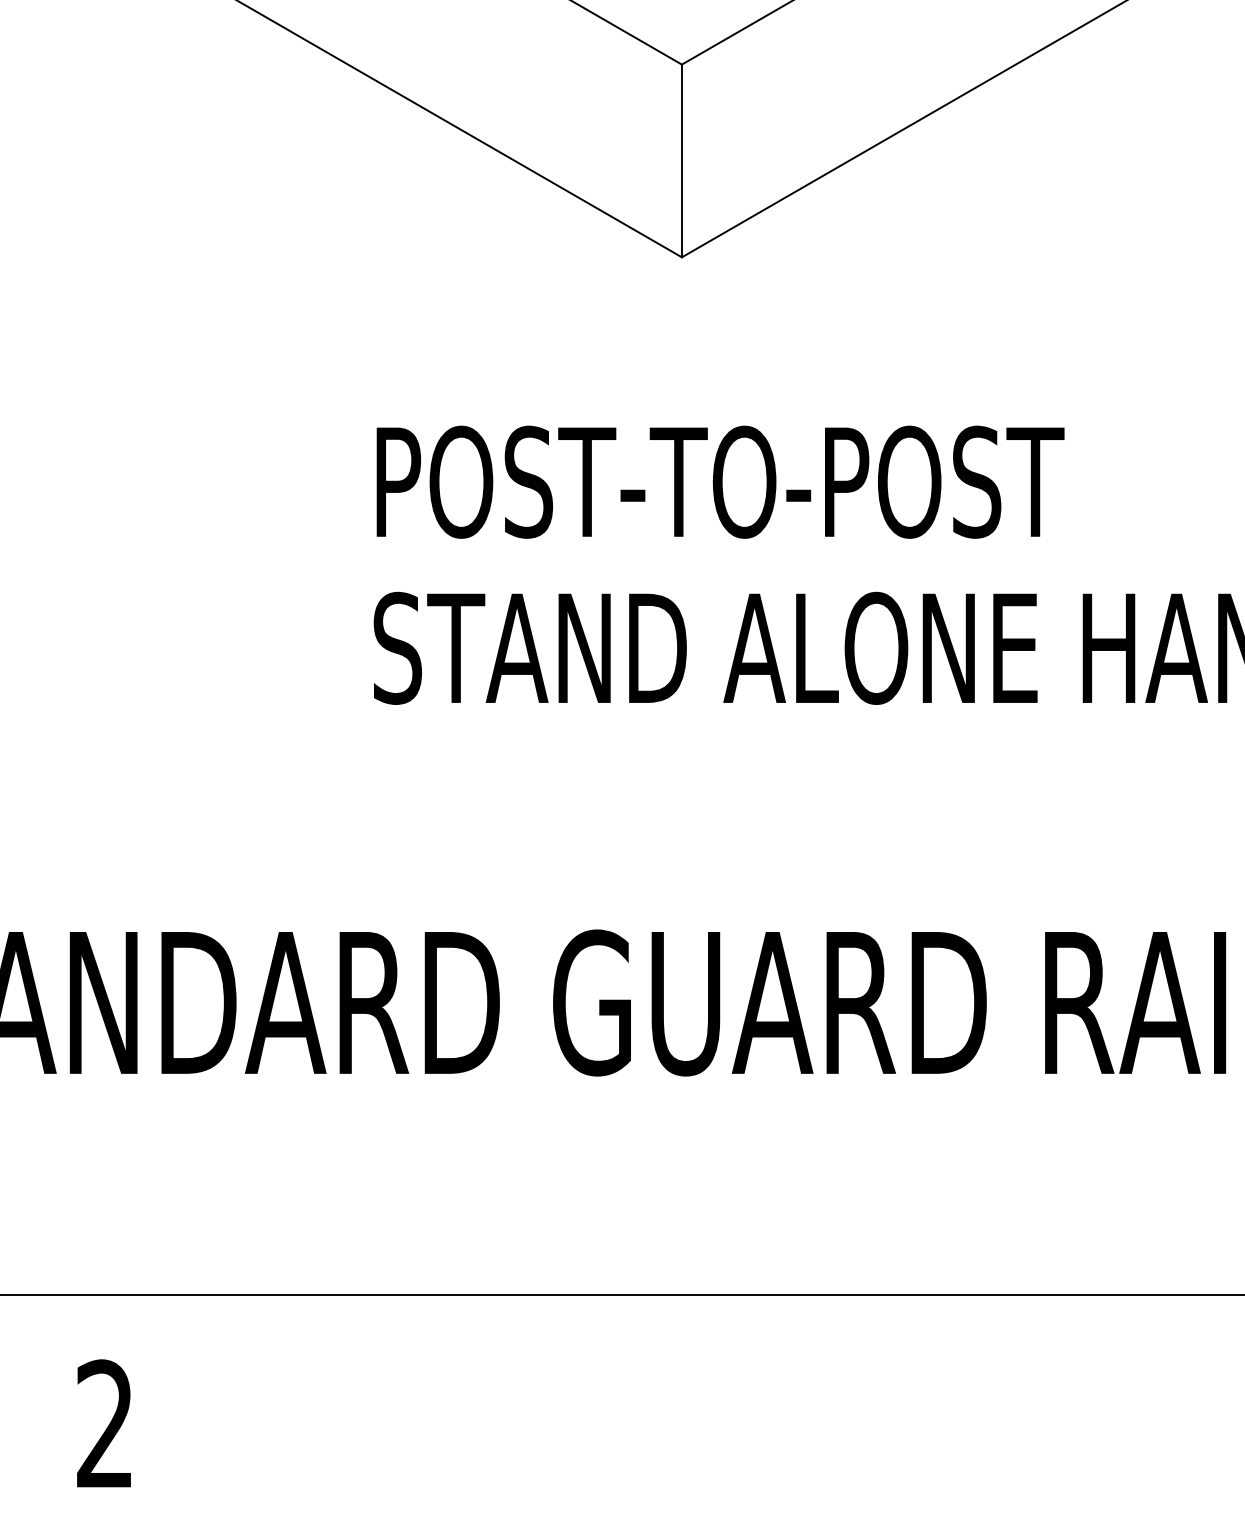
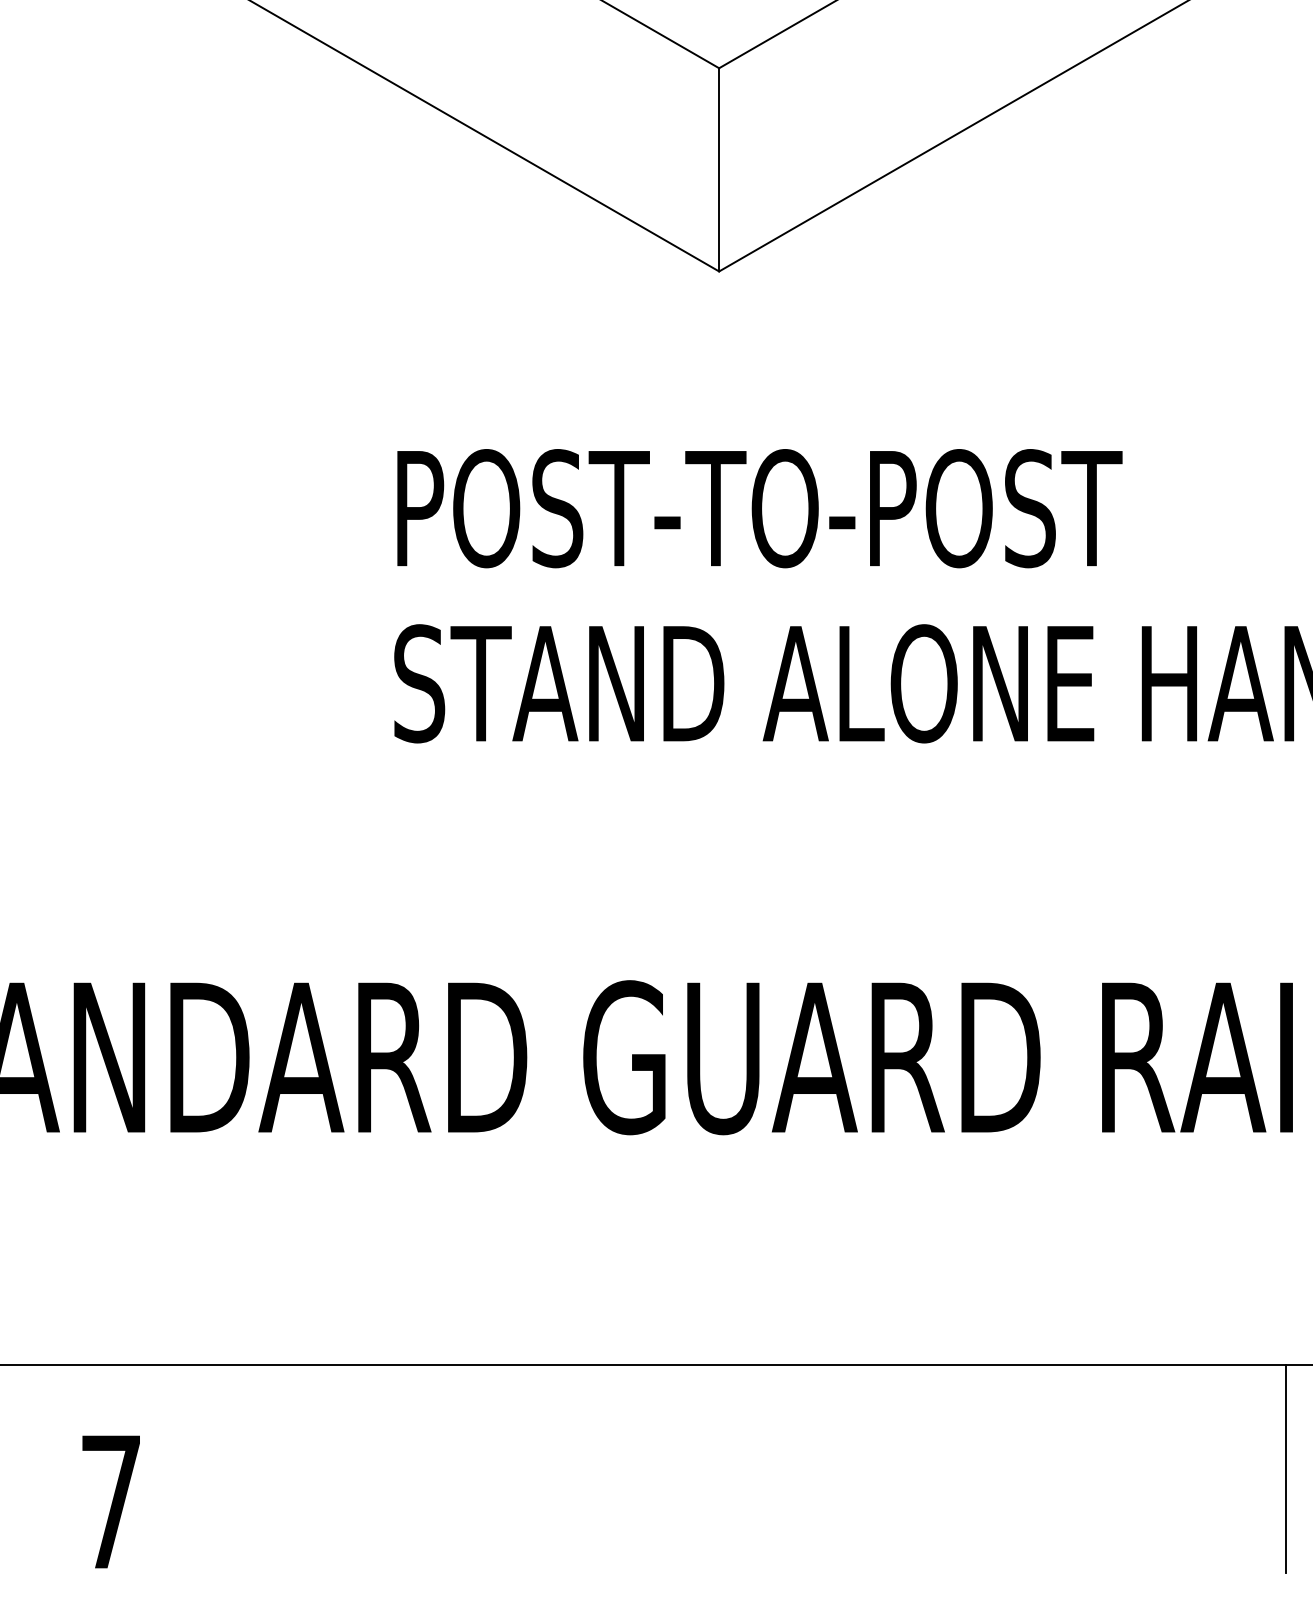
line: (1219, 1392) -> (1285, 1468), added
text: (104, 1423) -> (110, 1501), 2 -> 7

